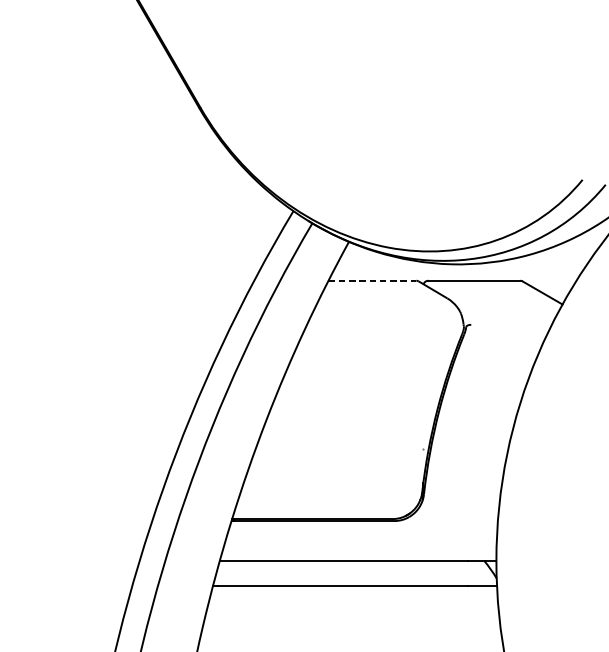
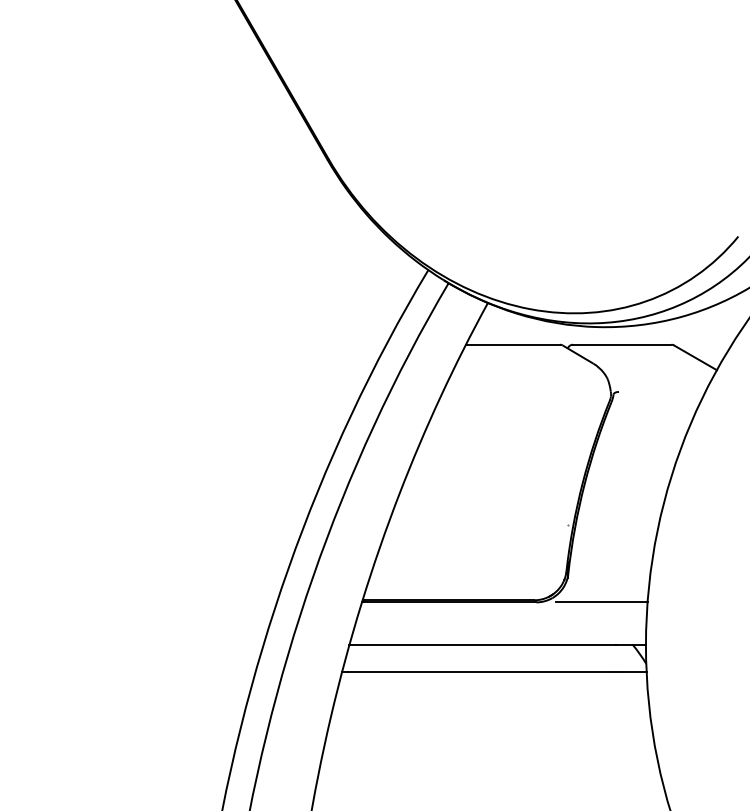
line: (372, 280) -> (513, 344), dashed -> solid
line: (454, 521) -> (601, 602), added

